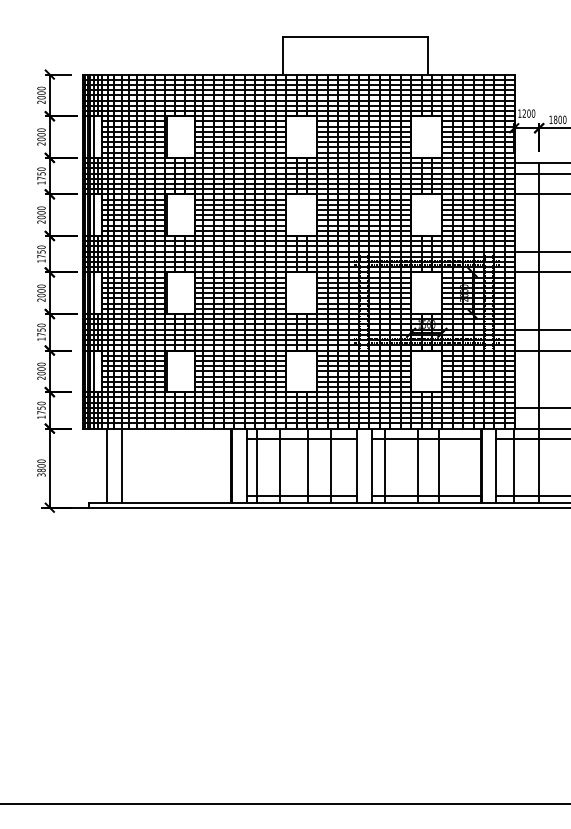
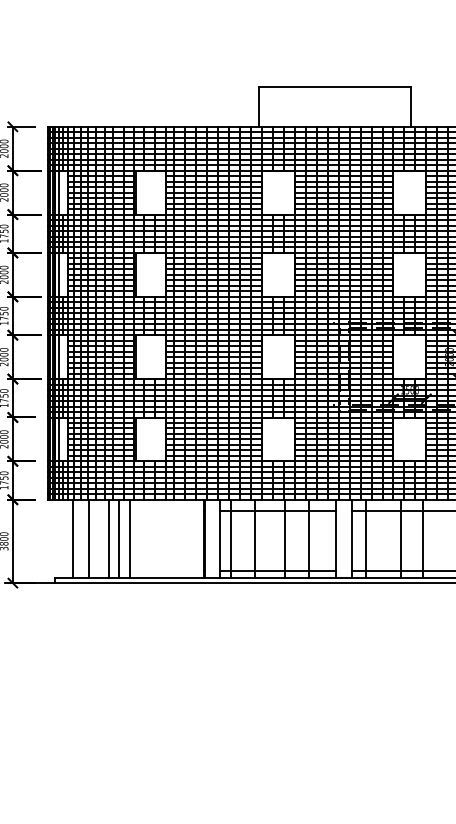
line: (140, 465) -> (108, 538), added
line: (150, 465) -> (118, 538), added
line: (161, 465) -> (130, 538), added

